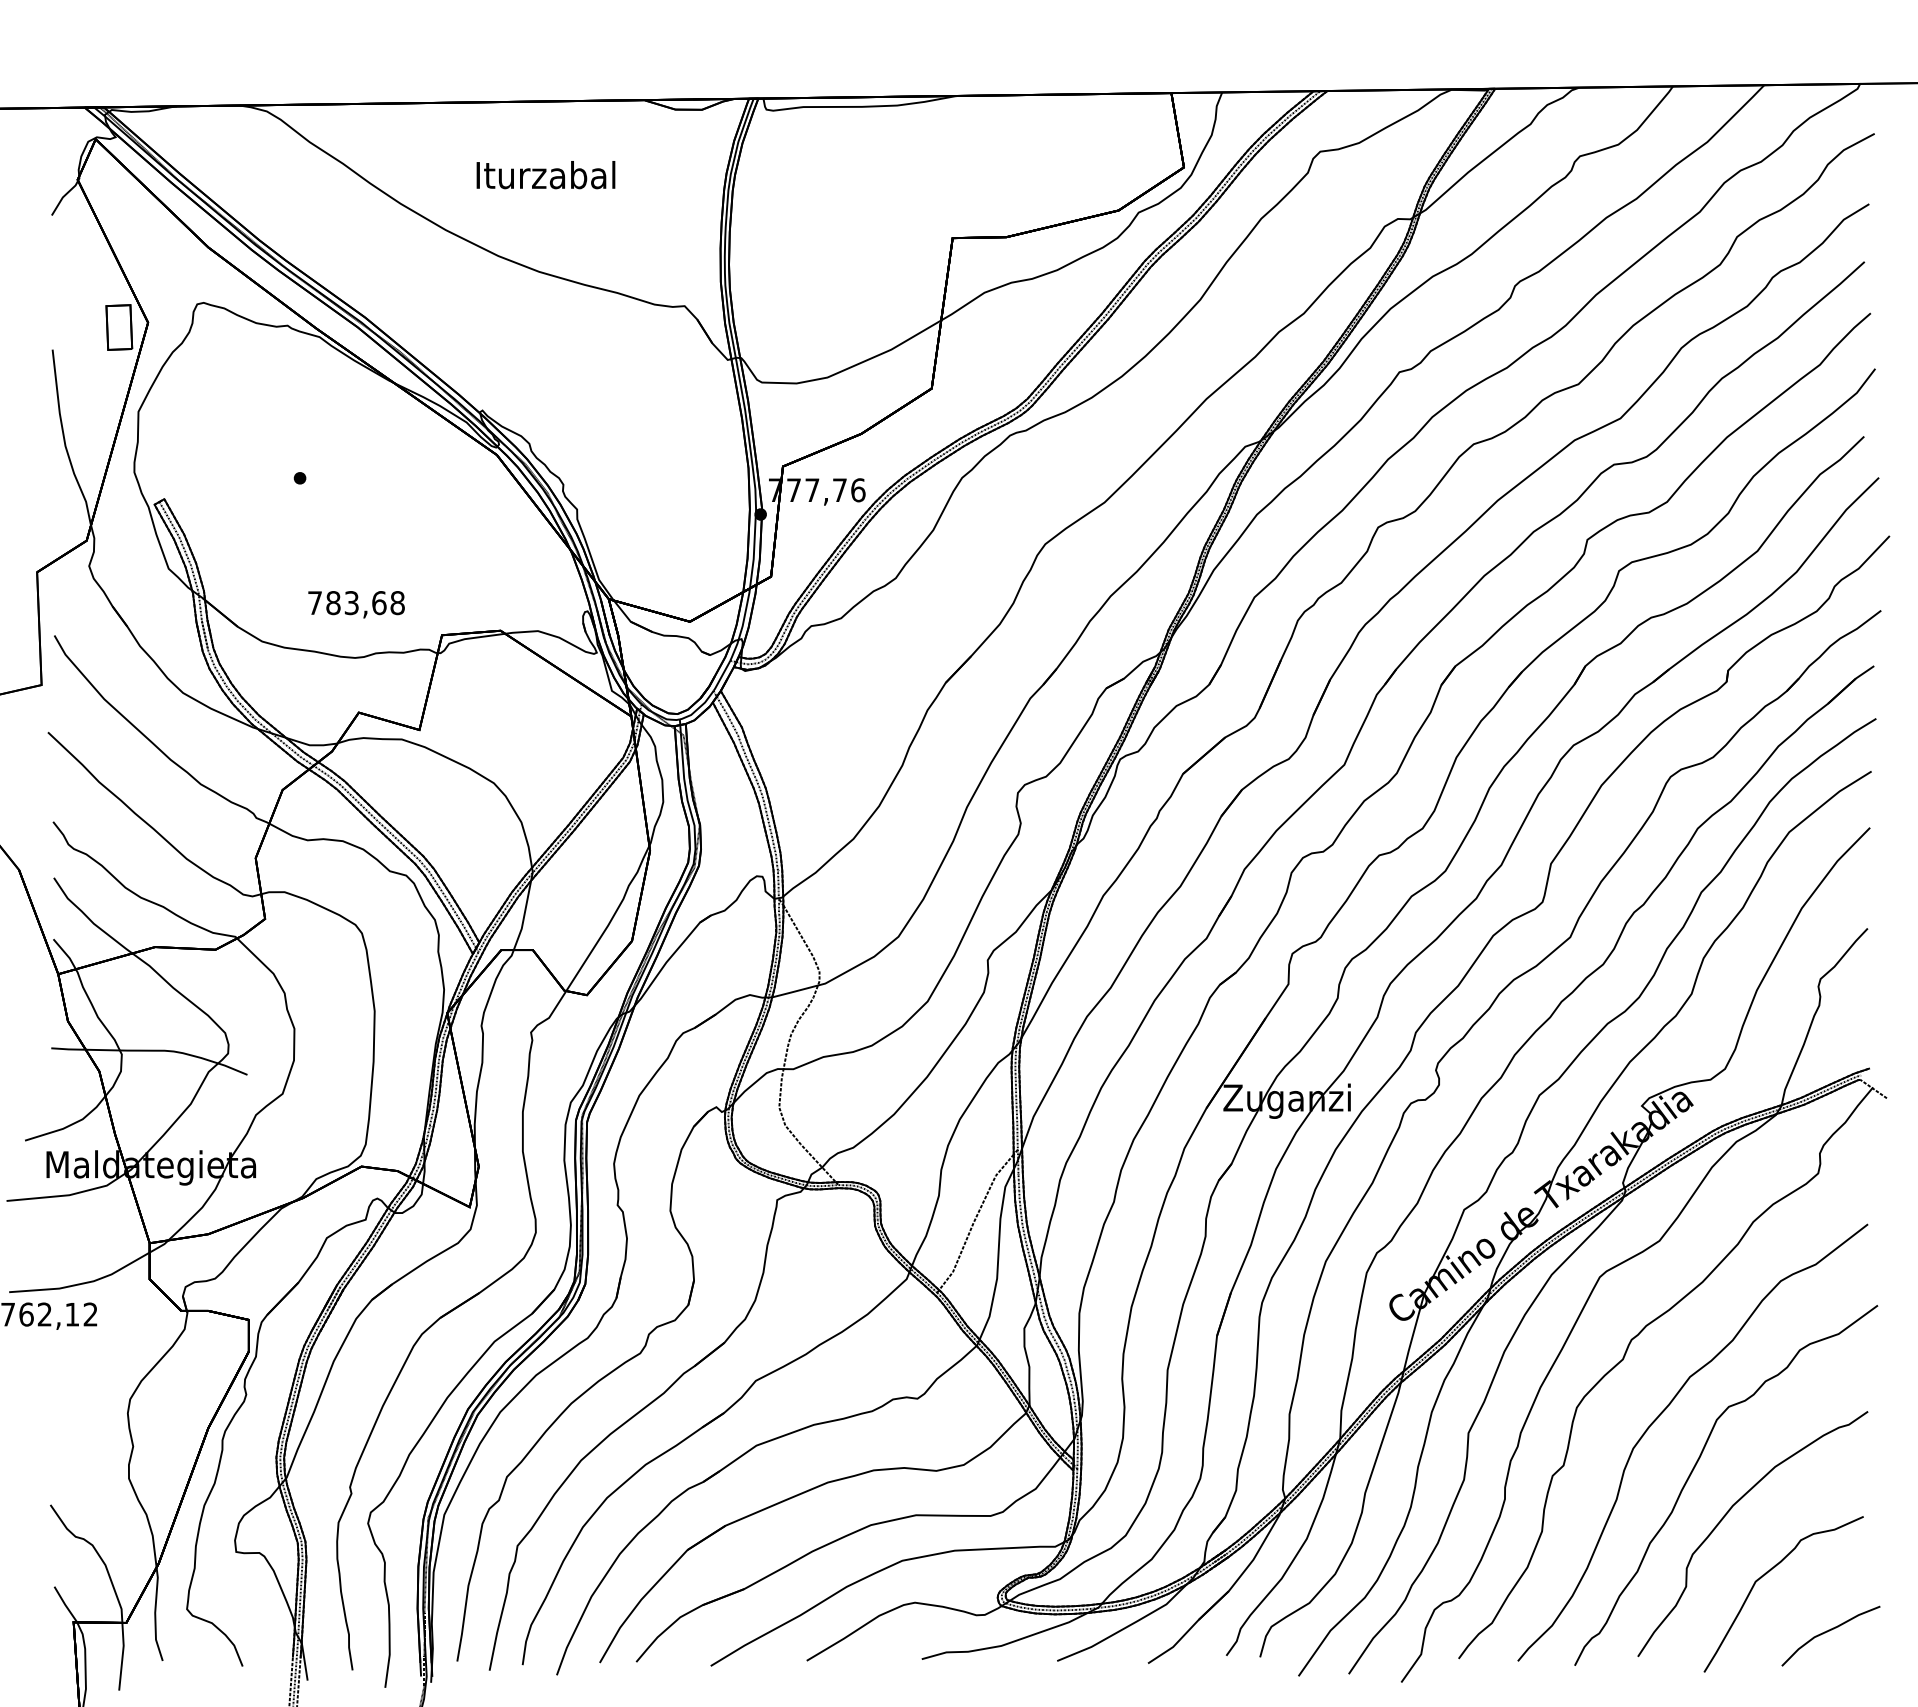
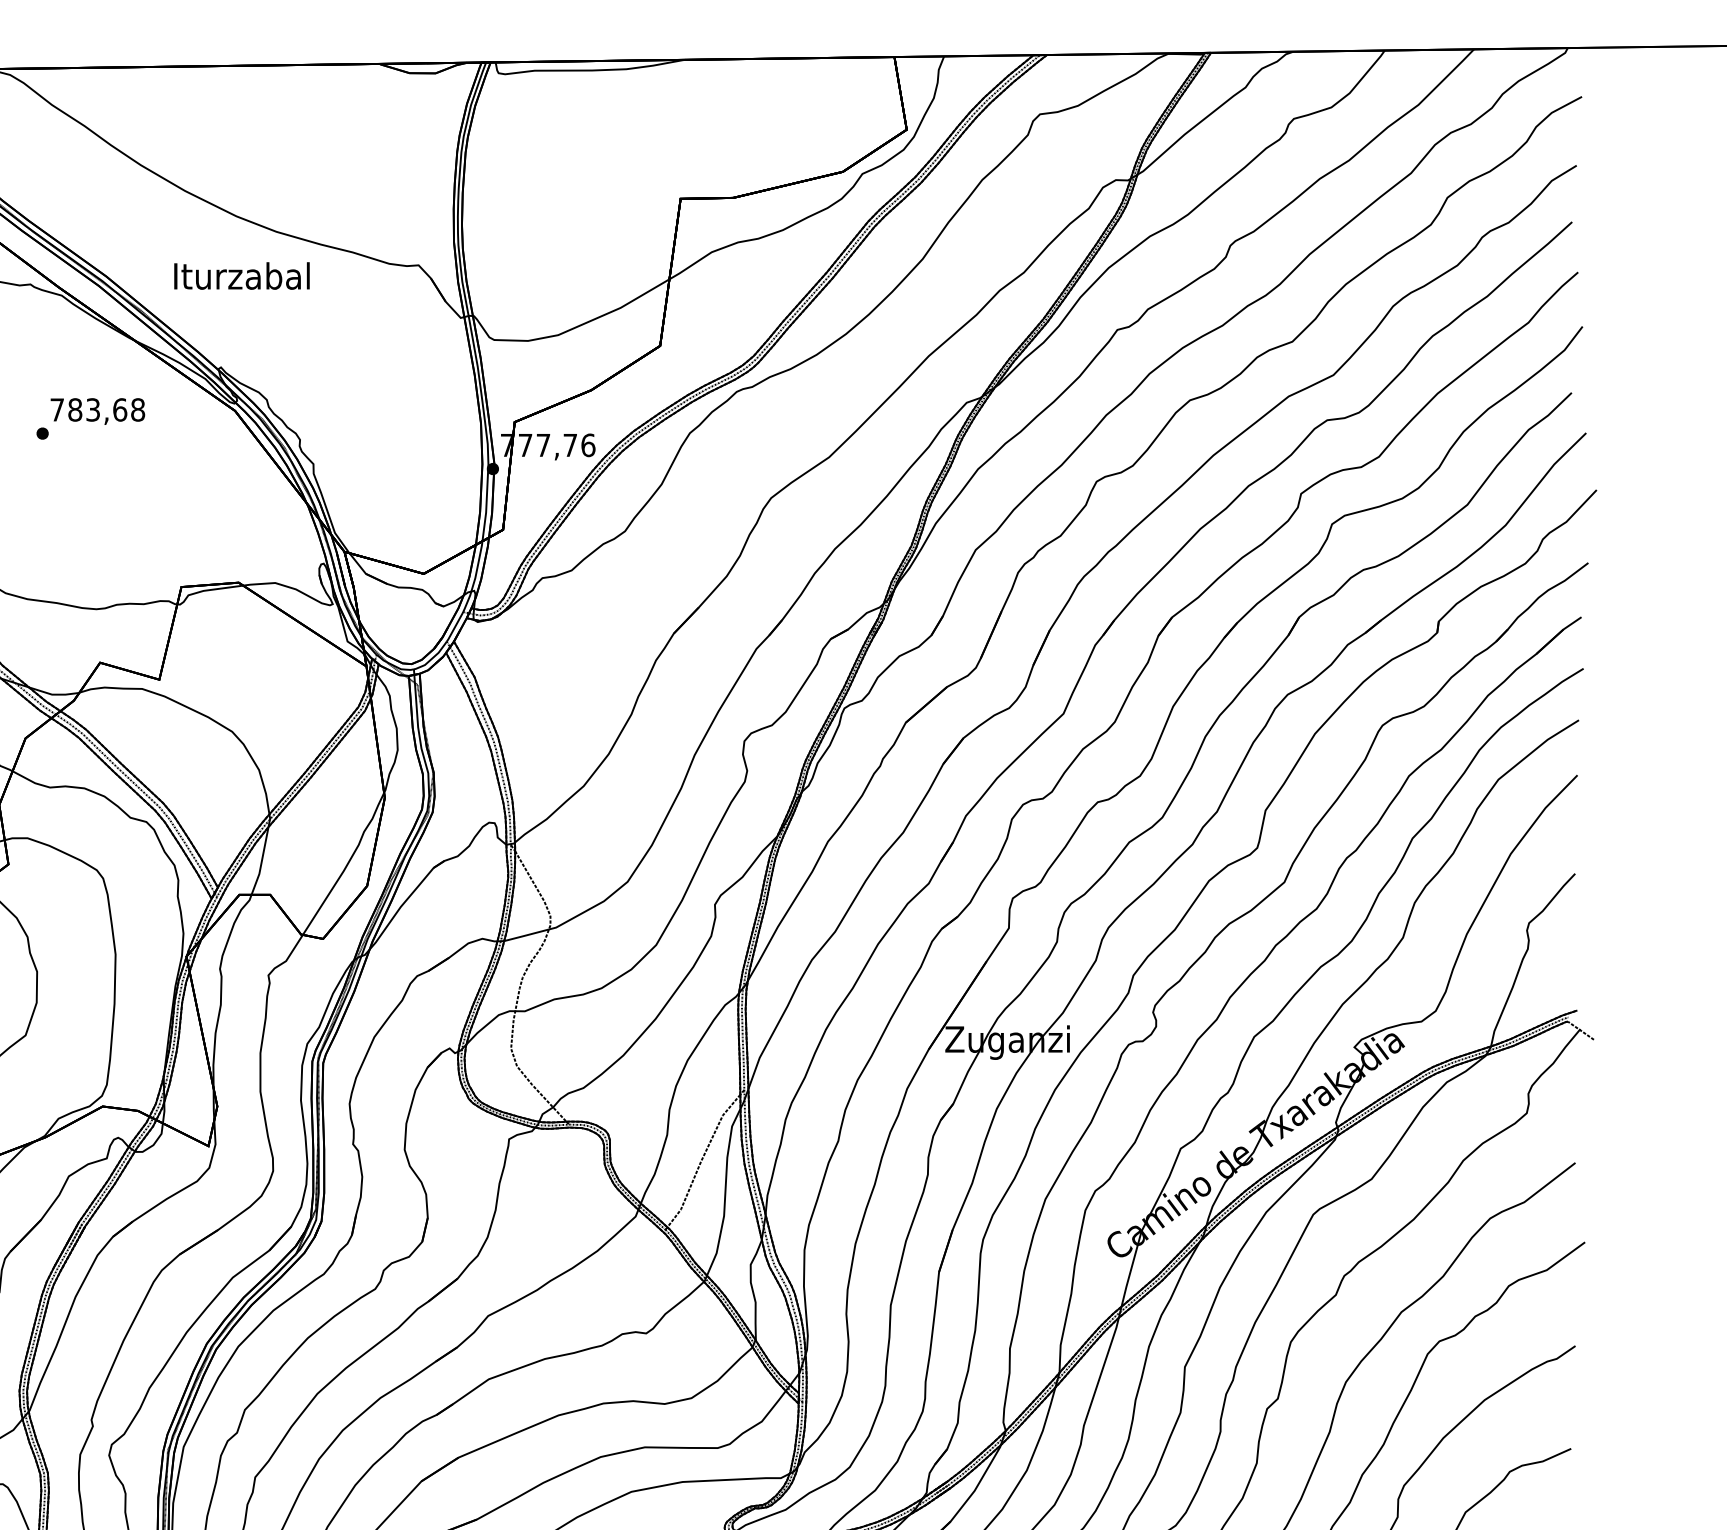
text: (545, 175) -> (241, 276), moved
text: (356, 604) -> (97, 411), moved

